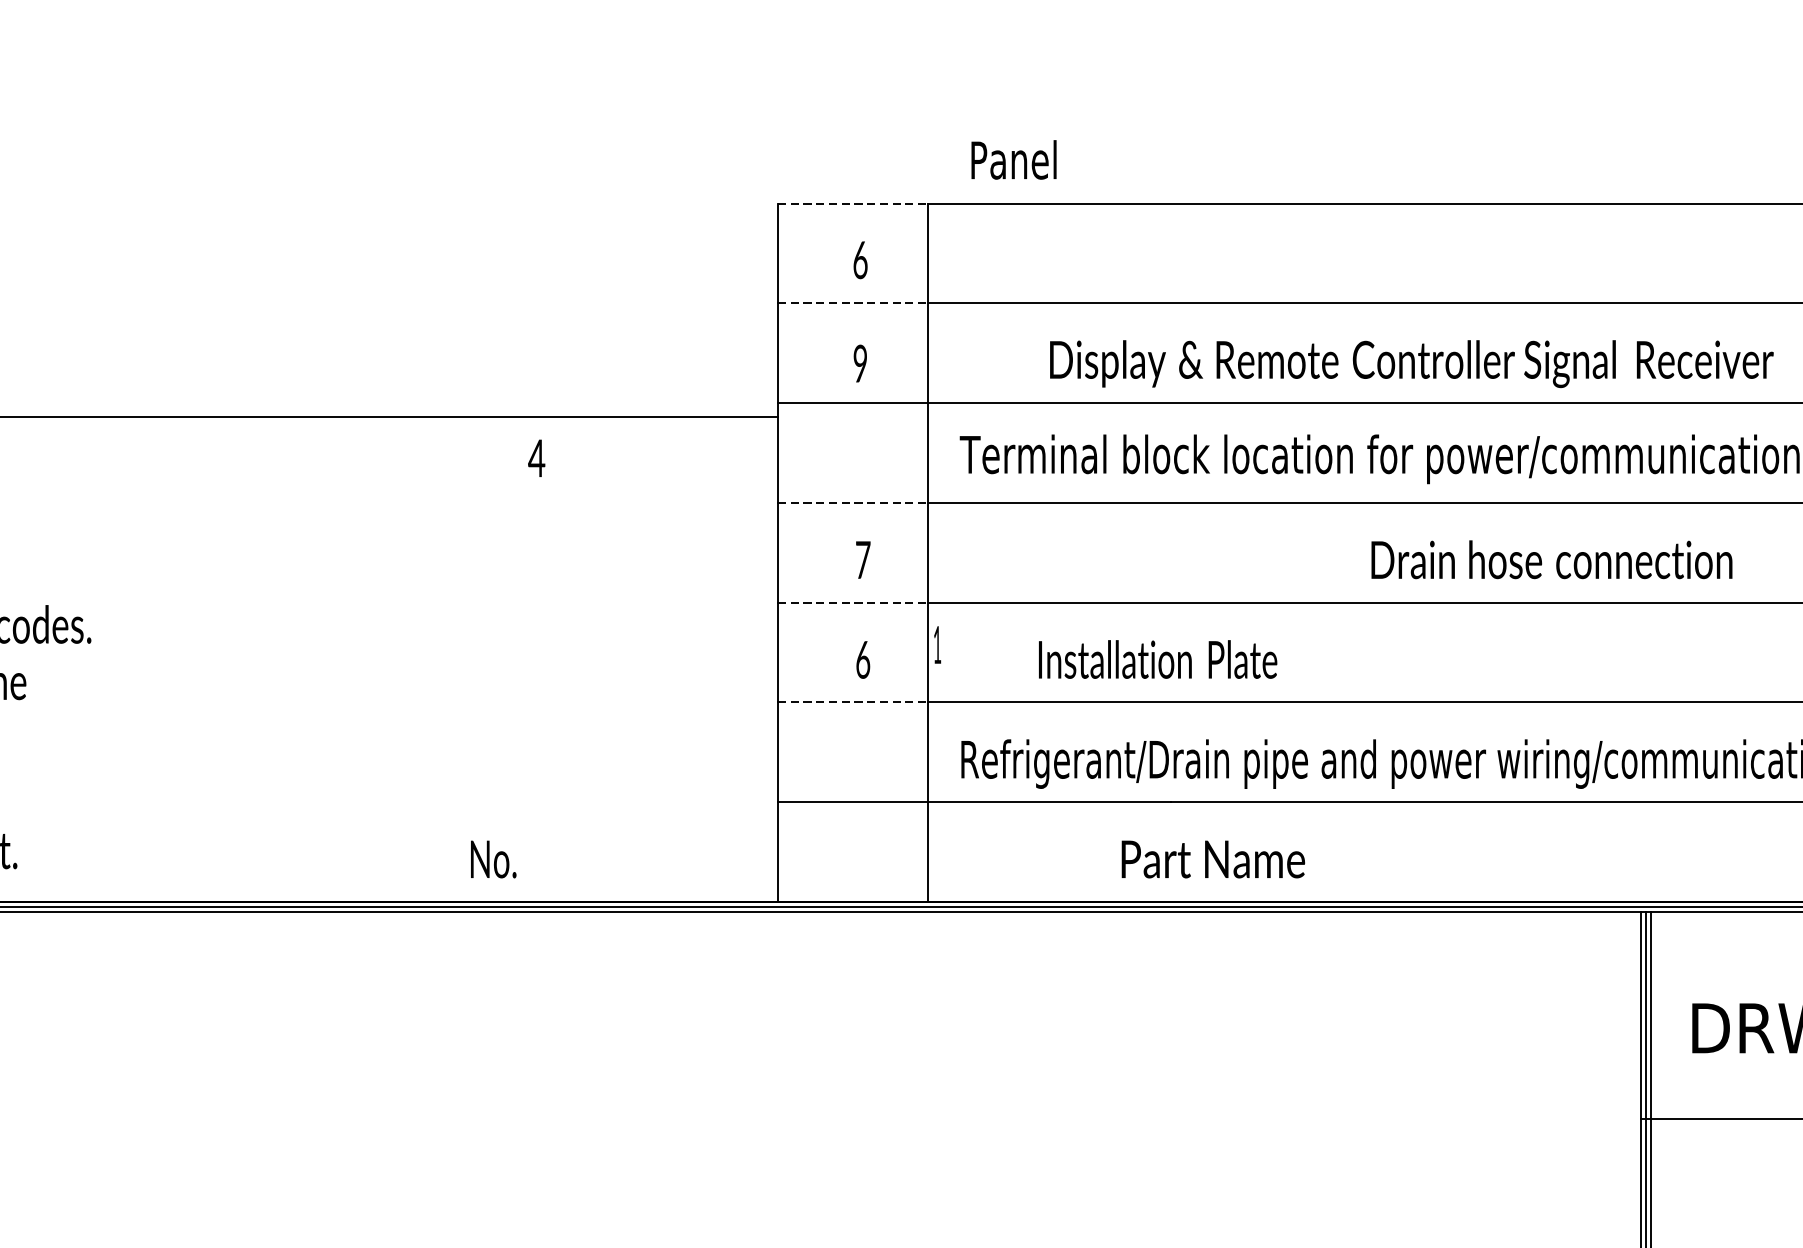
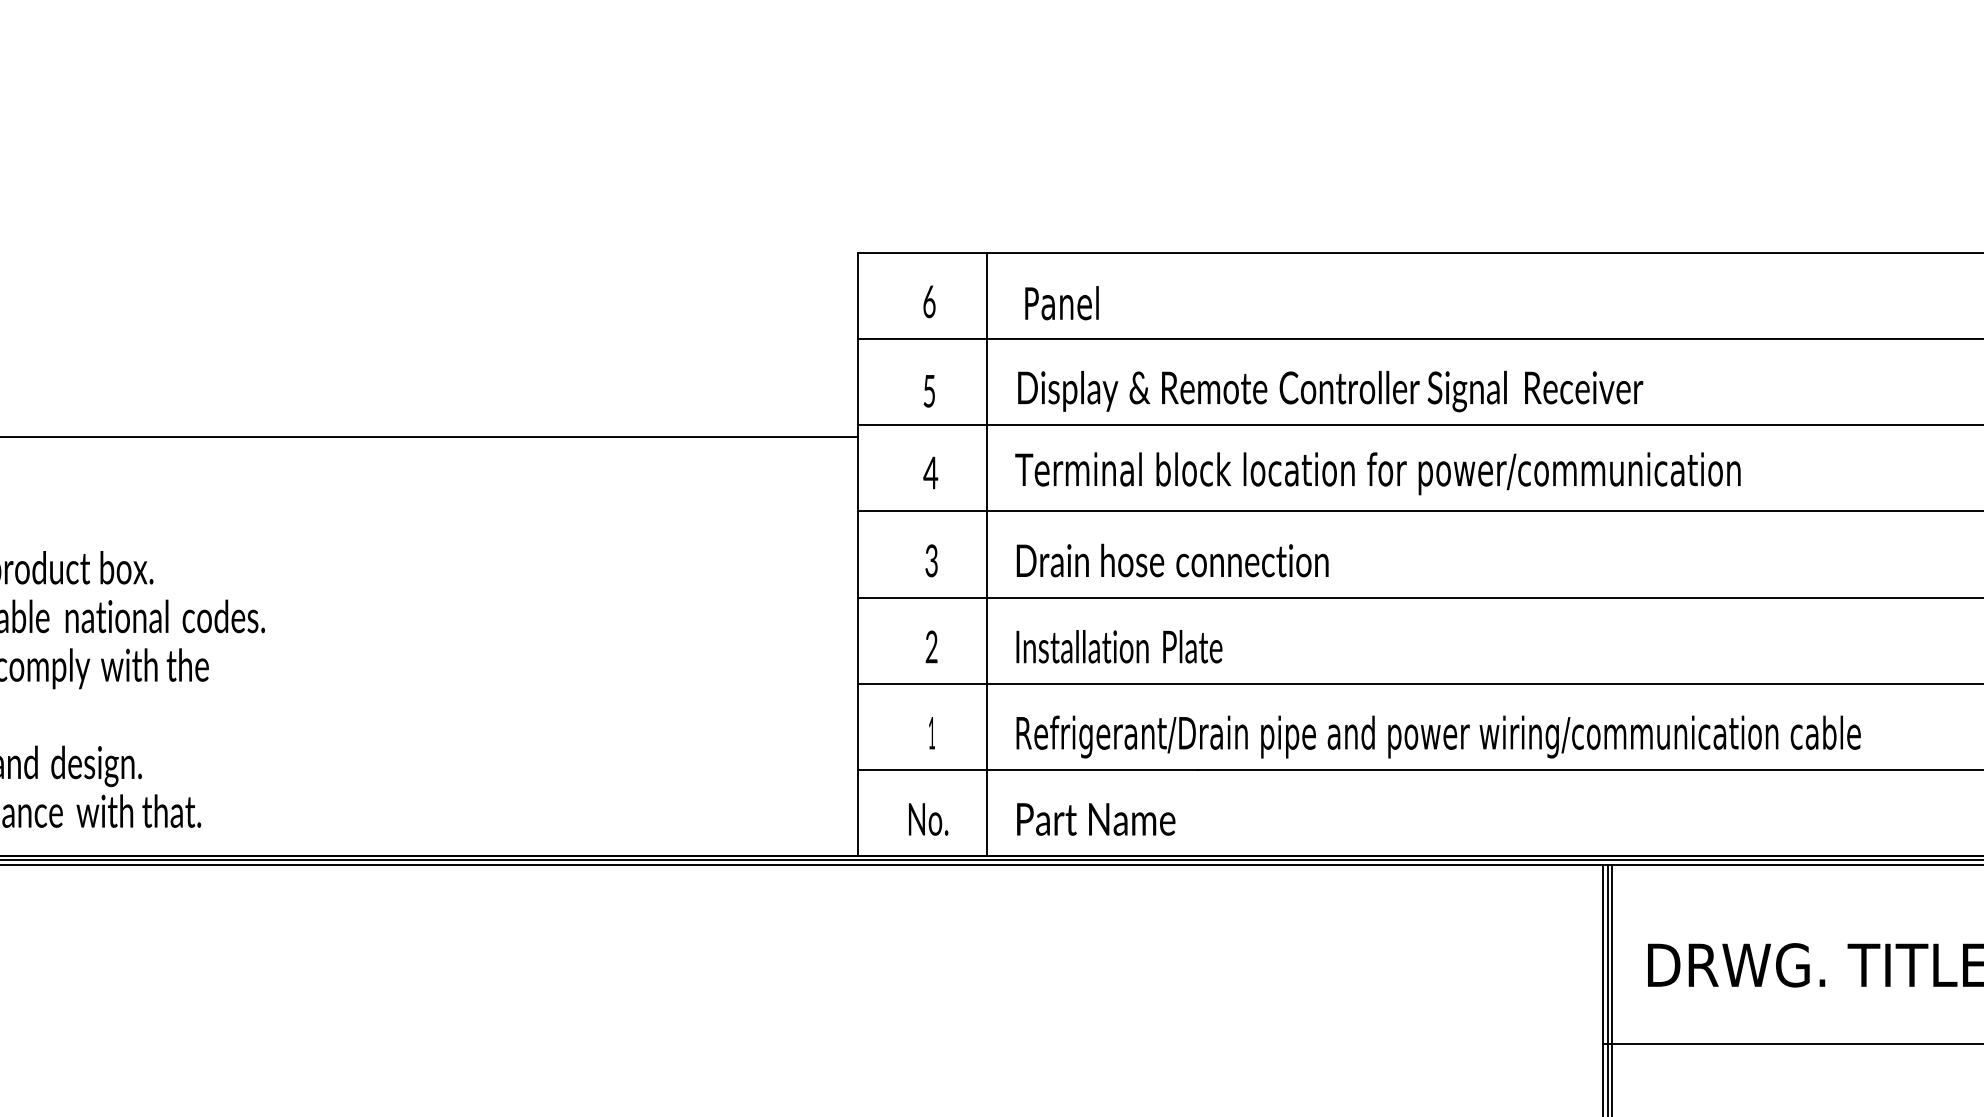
text: (1013, 160) -> (1061, 303), moved
line: (852, 203) -> (922, 252), dashed -> solid
line: (852, 303) -> (922, 339), dashed -> solid
text: (859, 362) -> (928, 390), 9 -> 5
text: (1411, 364) -> (1330, 391), moved
text: (536, 457) -> (930, 472), moved
line: (852, 502) -> (922, 511), dashed -> solid
text: (862, 559) -> (931, 560), 7 -> 3
text: (1551, 559) -> (1172, 560), moved
line: (852, 602) -> (922, 597), dashed -> solid
text: (936, 645) -> (931, 733), moved
text: (862, 659) -> (931, 646), 6 -> 2
text: (1158, 659) -> (1119, 646), moved
line: (852, 702) -> (922, 683), dashed -> solid
text: (493, 859) -> (928, 819), moved
text: (1213, 859) -> (1096, 819), moved

